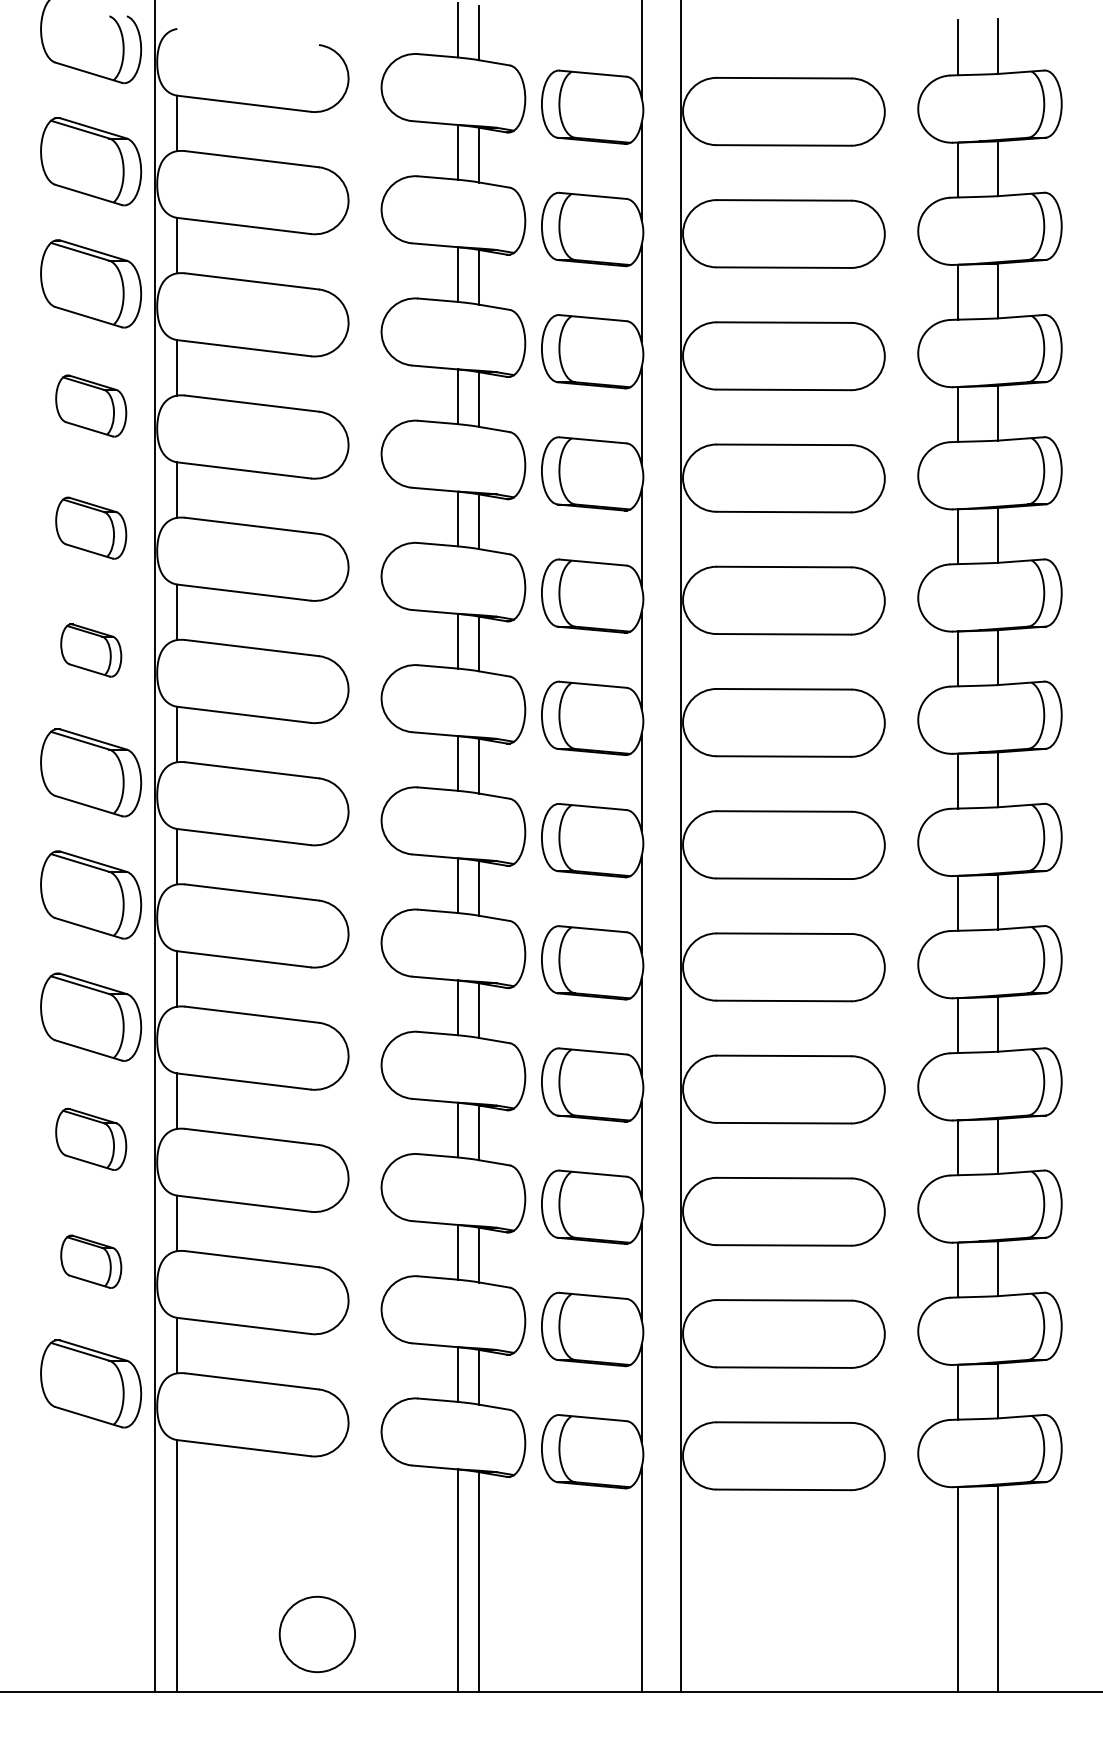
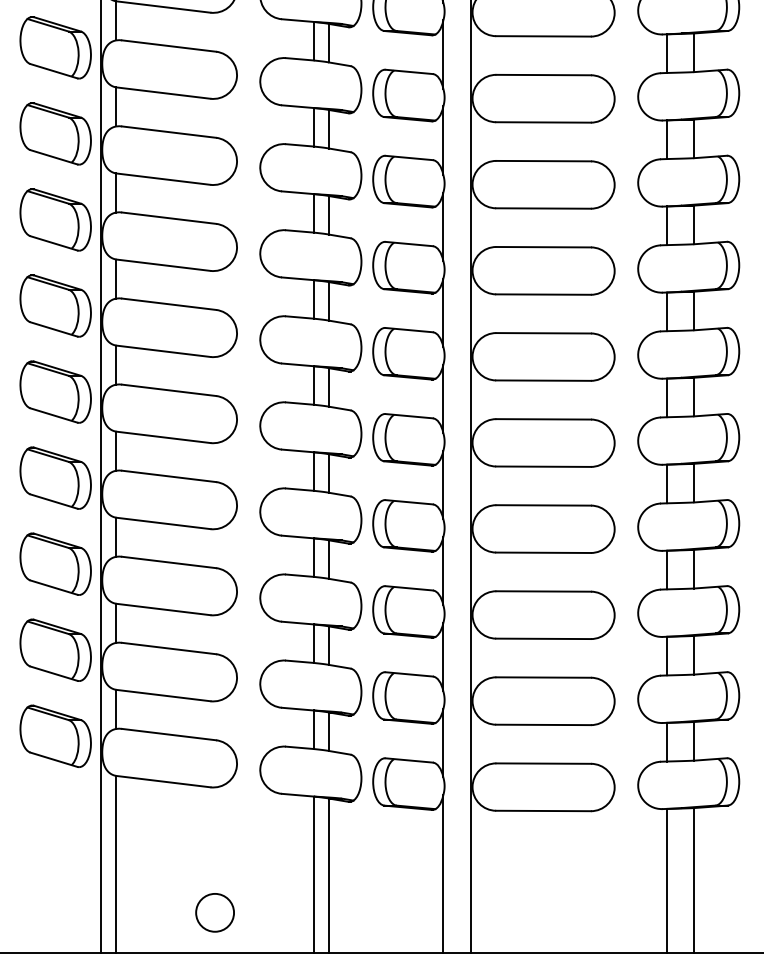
part: (91, 405) -> (55, 47), size x1.43
part: (91, 527) -> (55, 133), size x1.43
part: (91, 650) -> (55, 219), size x1.67
part: (91, 1139) -> (55, 564), size x1.43
part: (91, 1261) -> (55, 650), size x1.67
circle: (317, 1634) -> (215, 912), size x0.71

